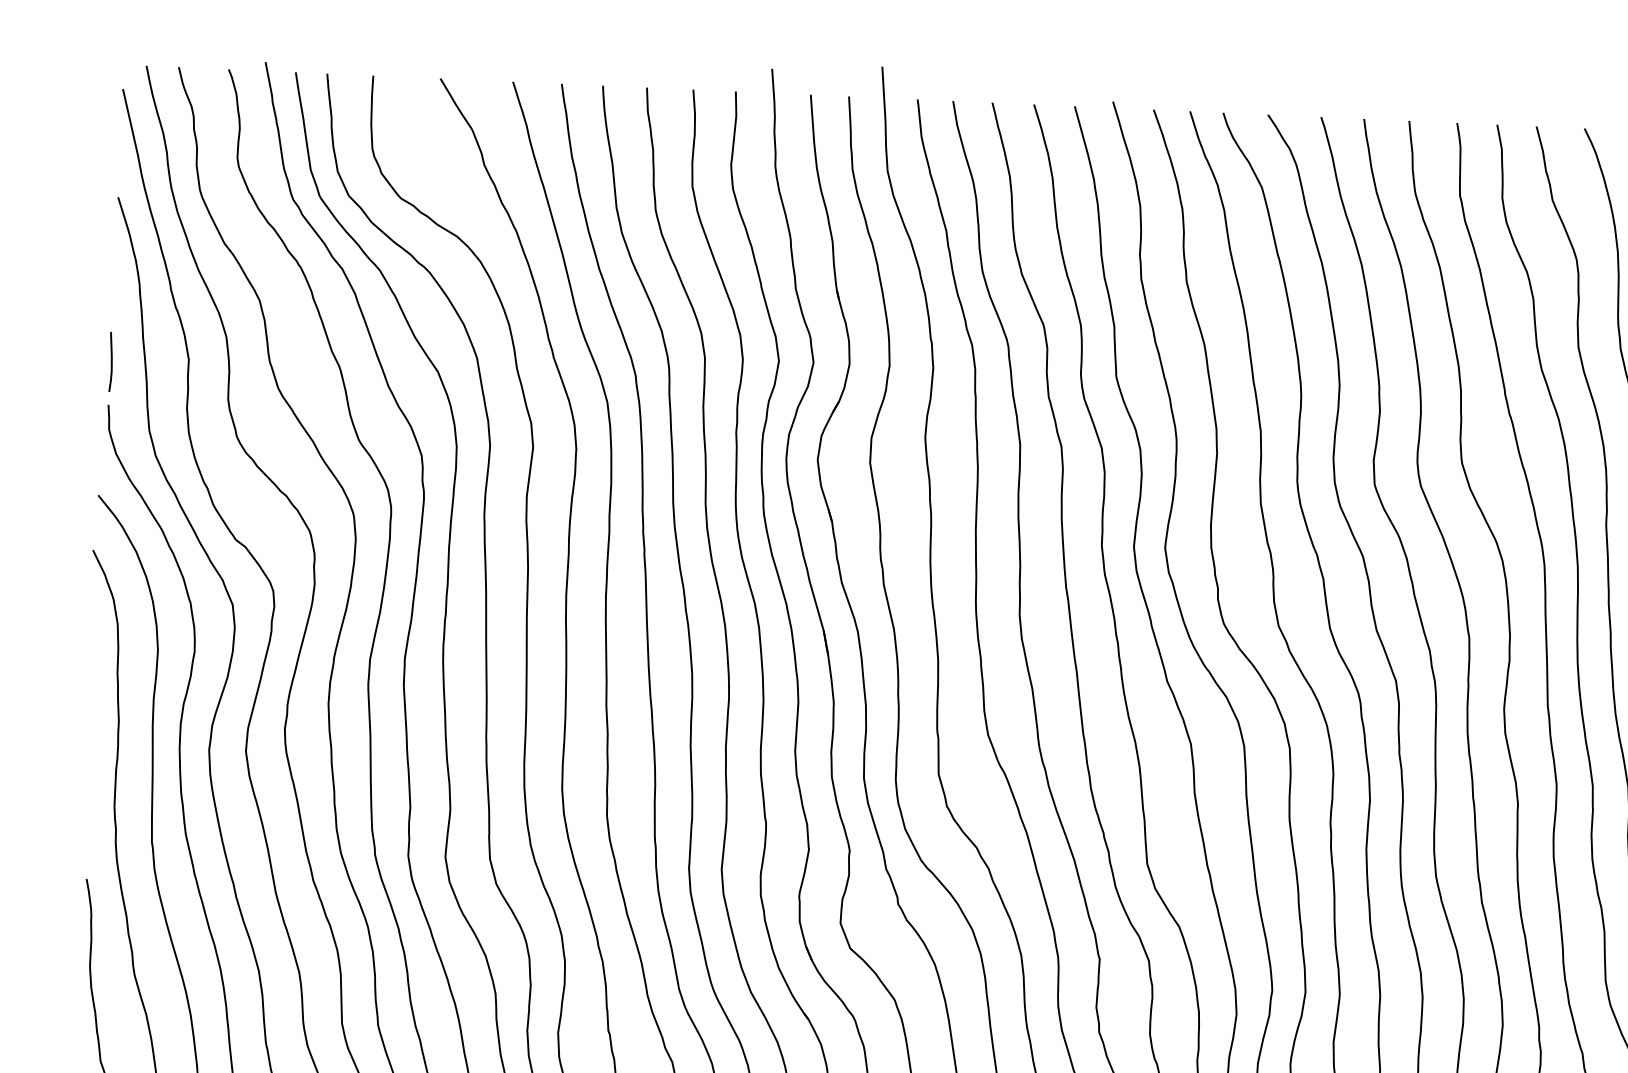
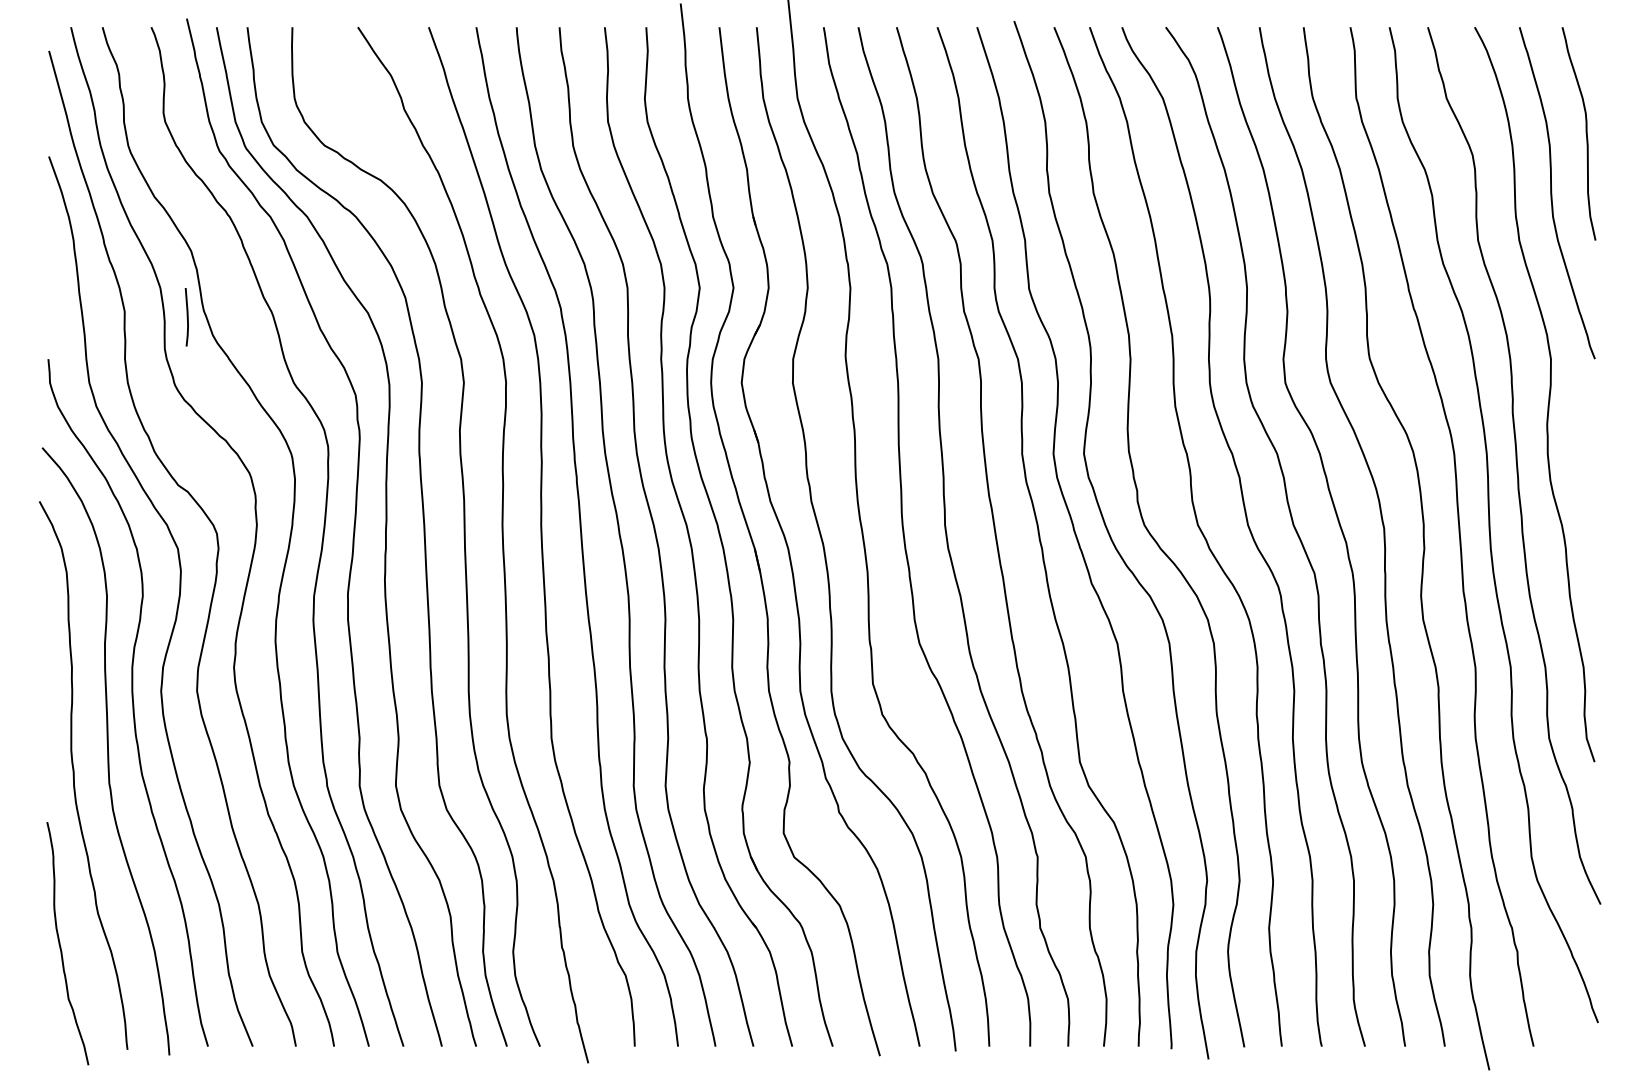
line: (110, 362) -> (186, 317), moved

